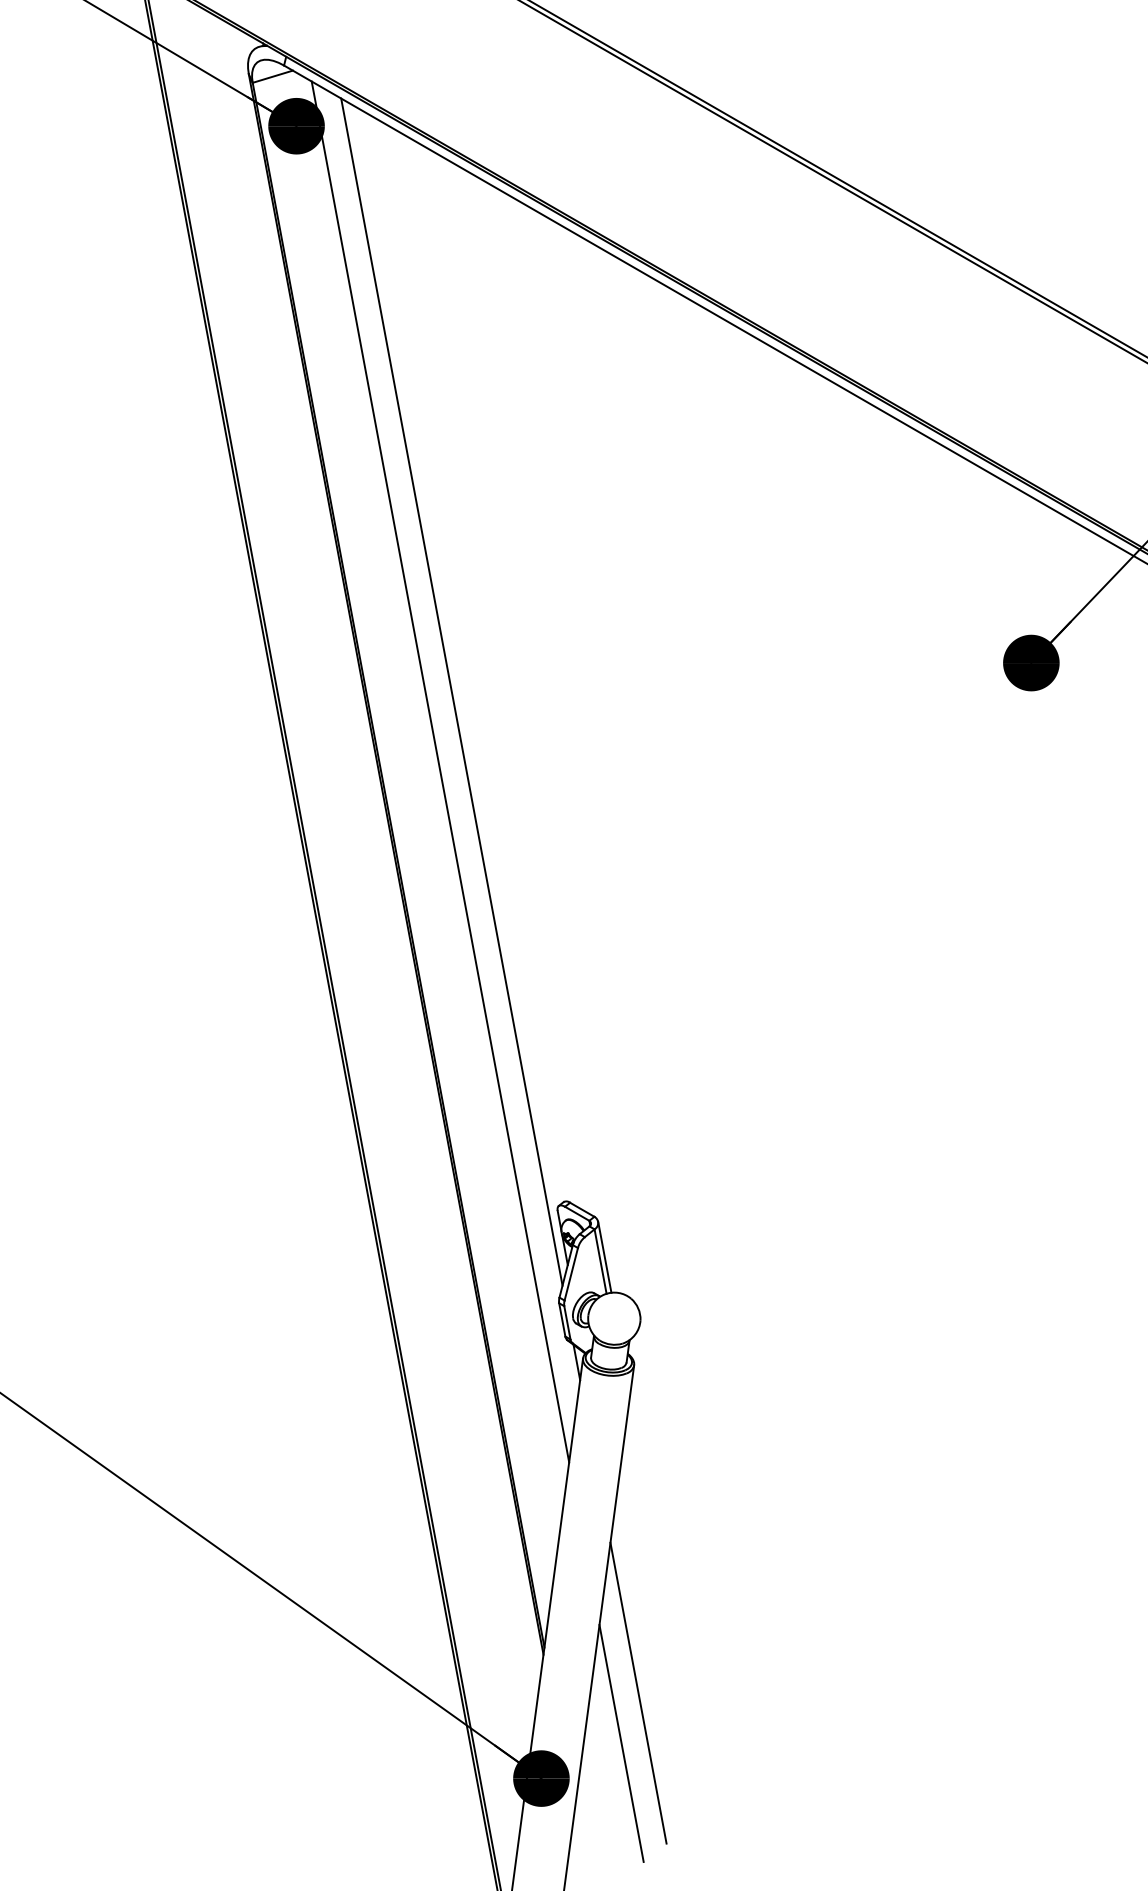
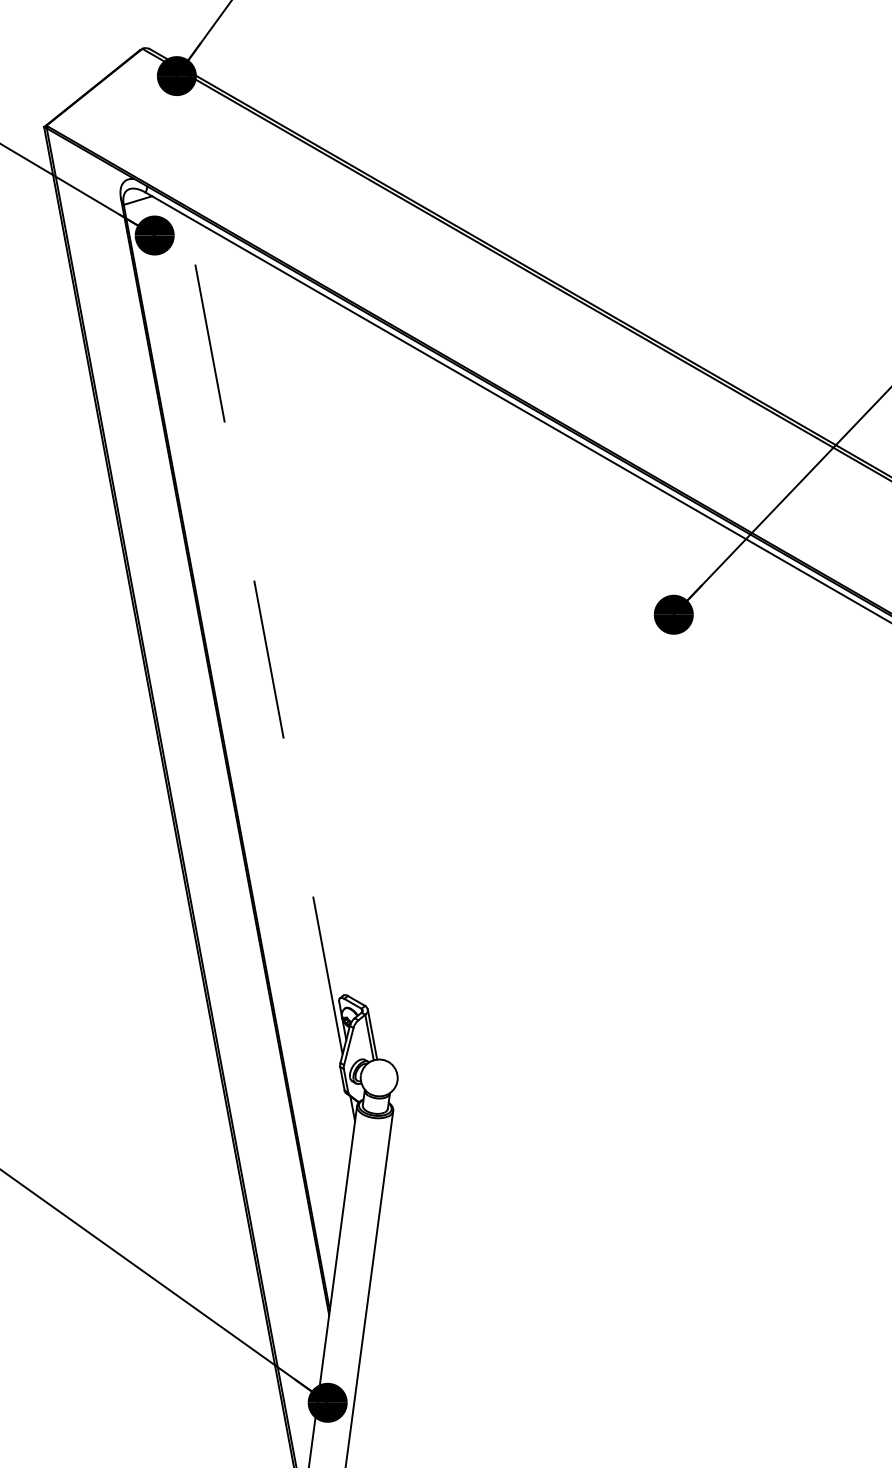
line: (451, 692) -> (264, 635), solid -> dashed
line: (440, 771) -> (256, 691), removed
line: (638, 1693) -> (396, 1342), removed
line: (620, 1742) -> (383, 1377), removed

